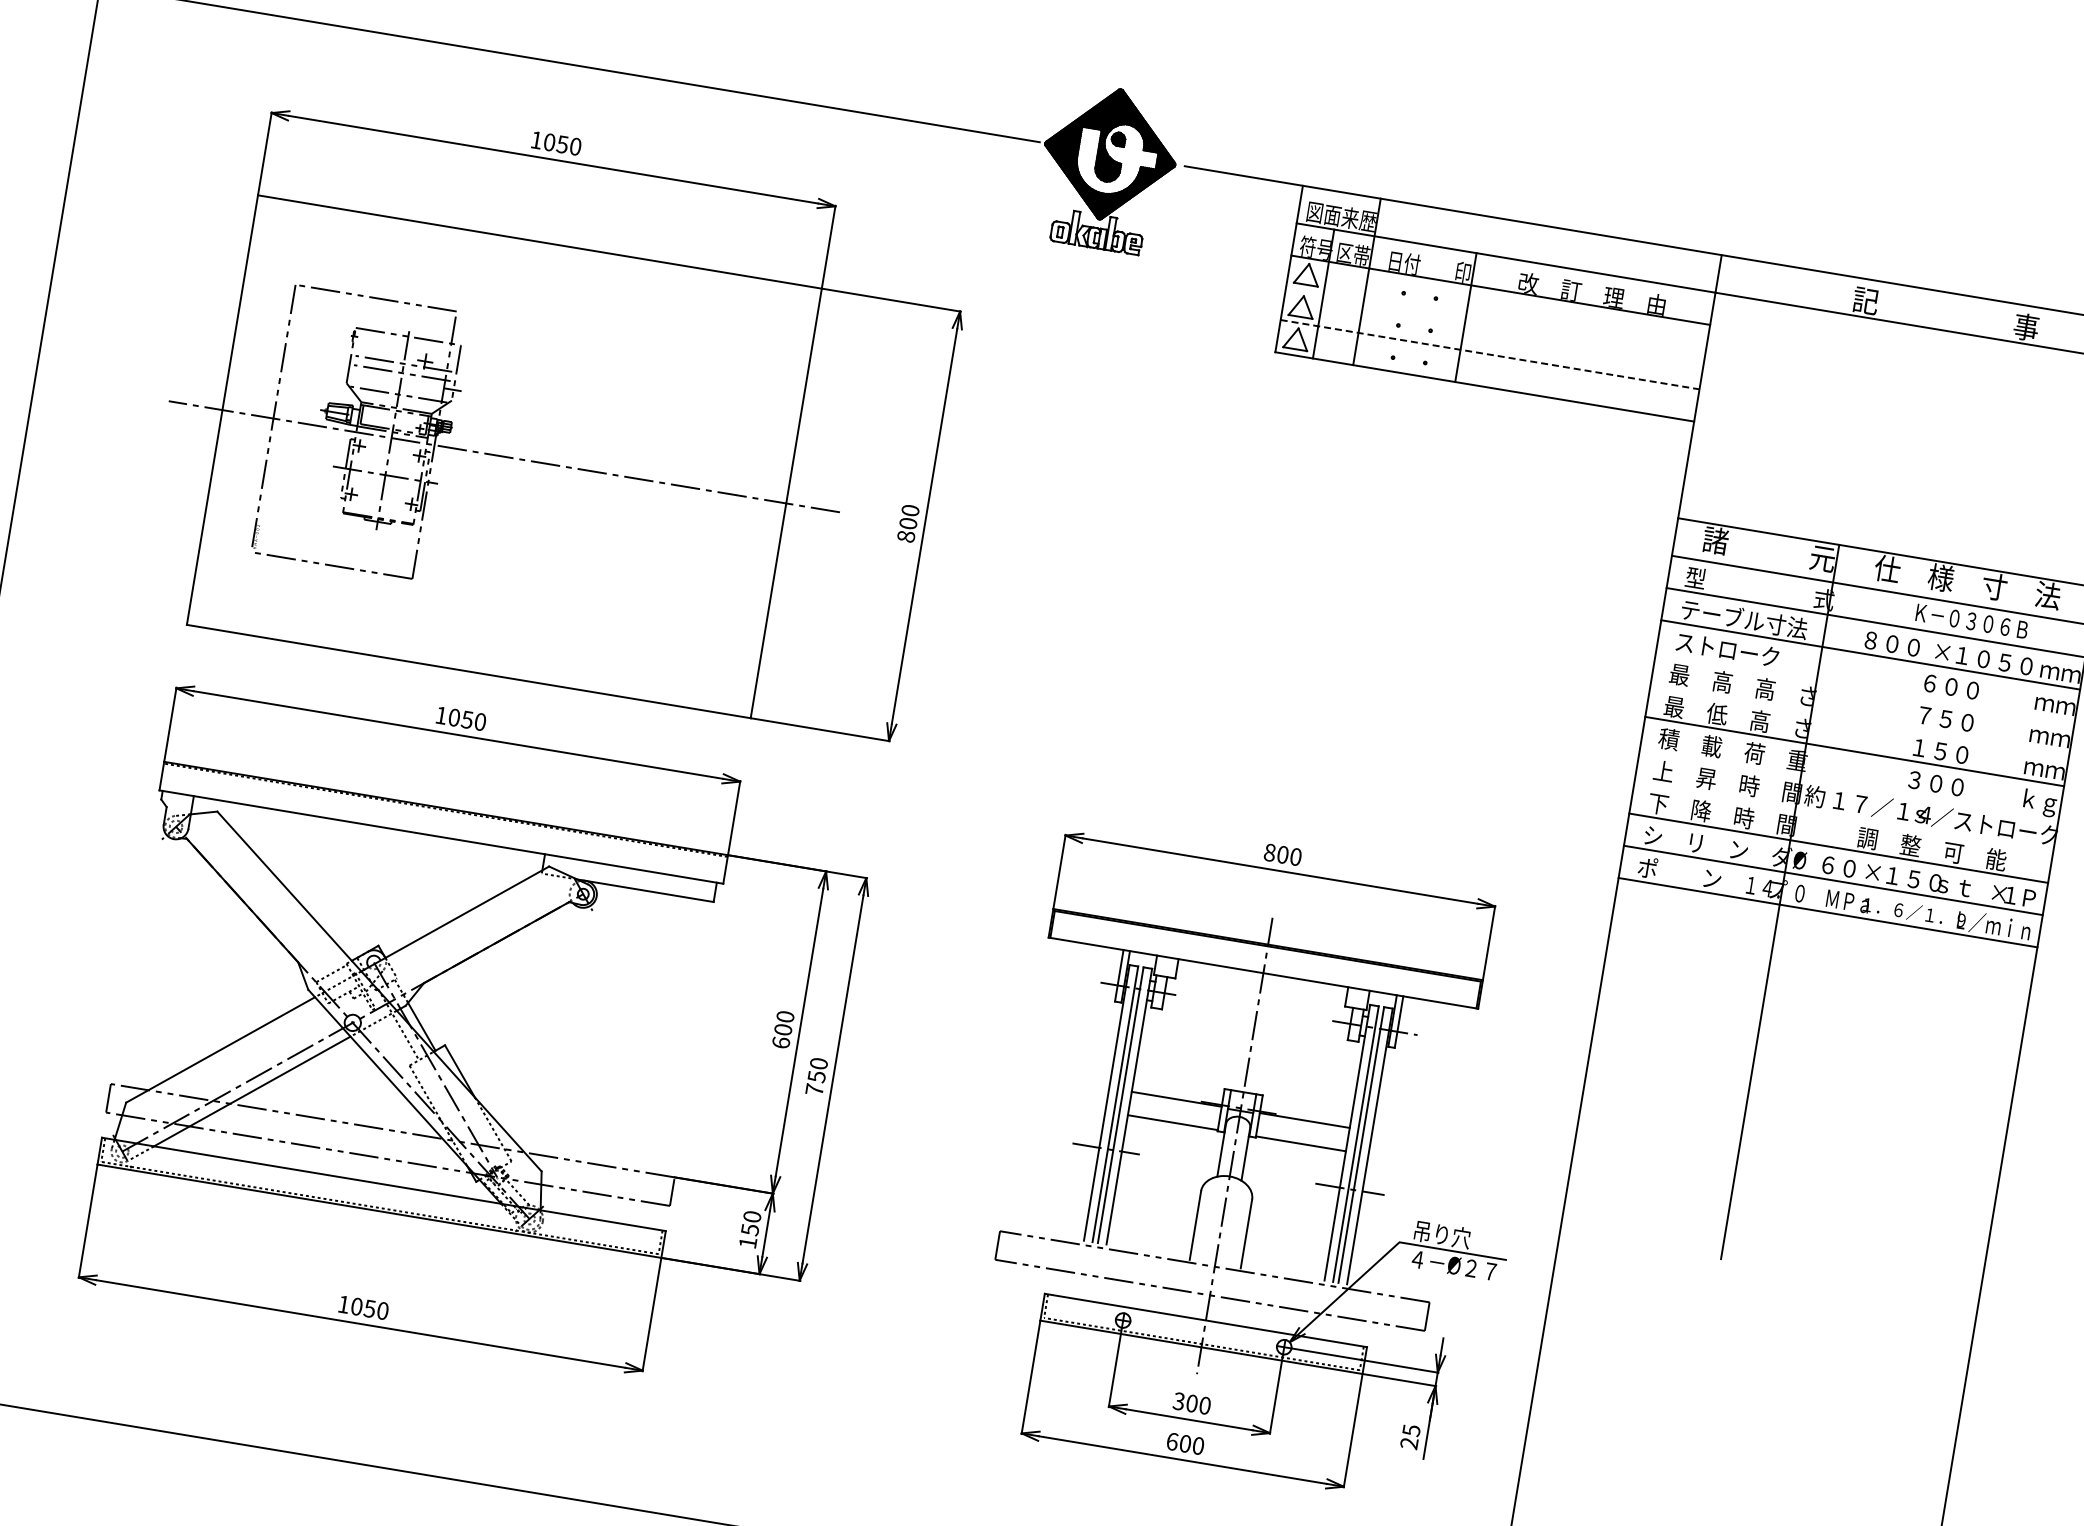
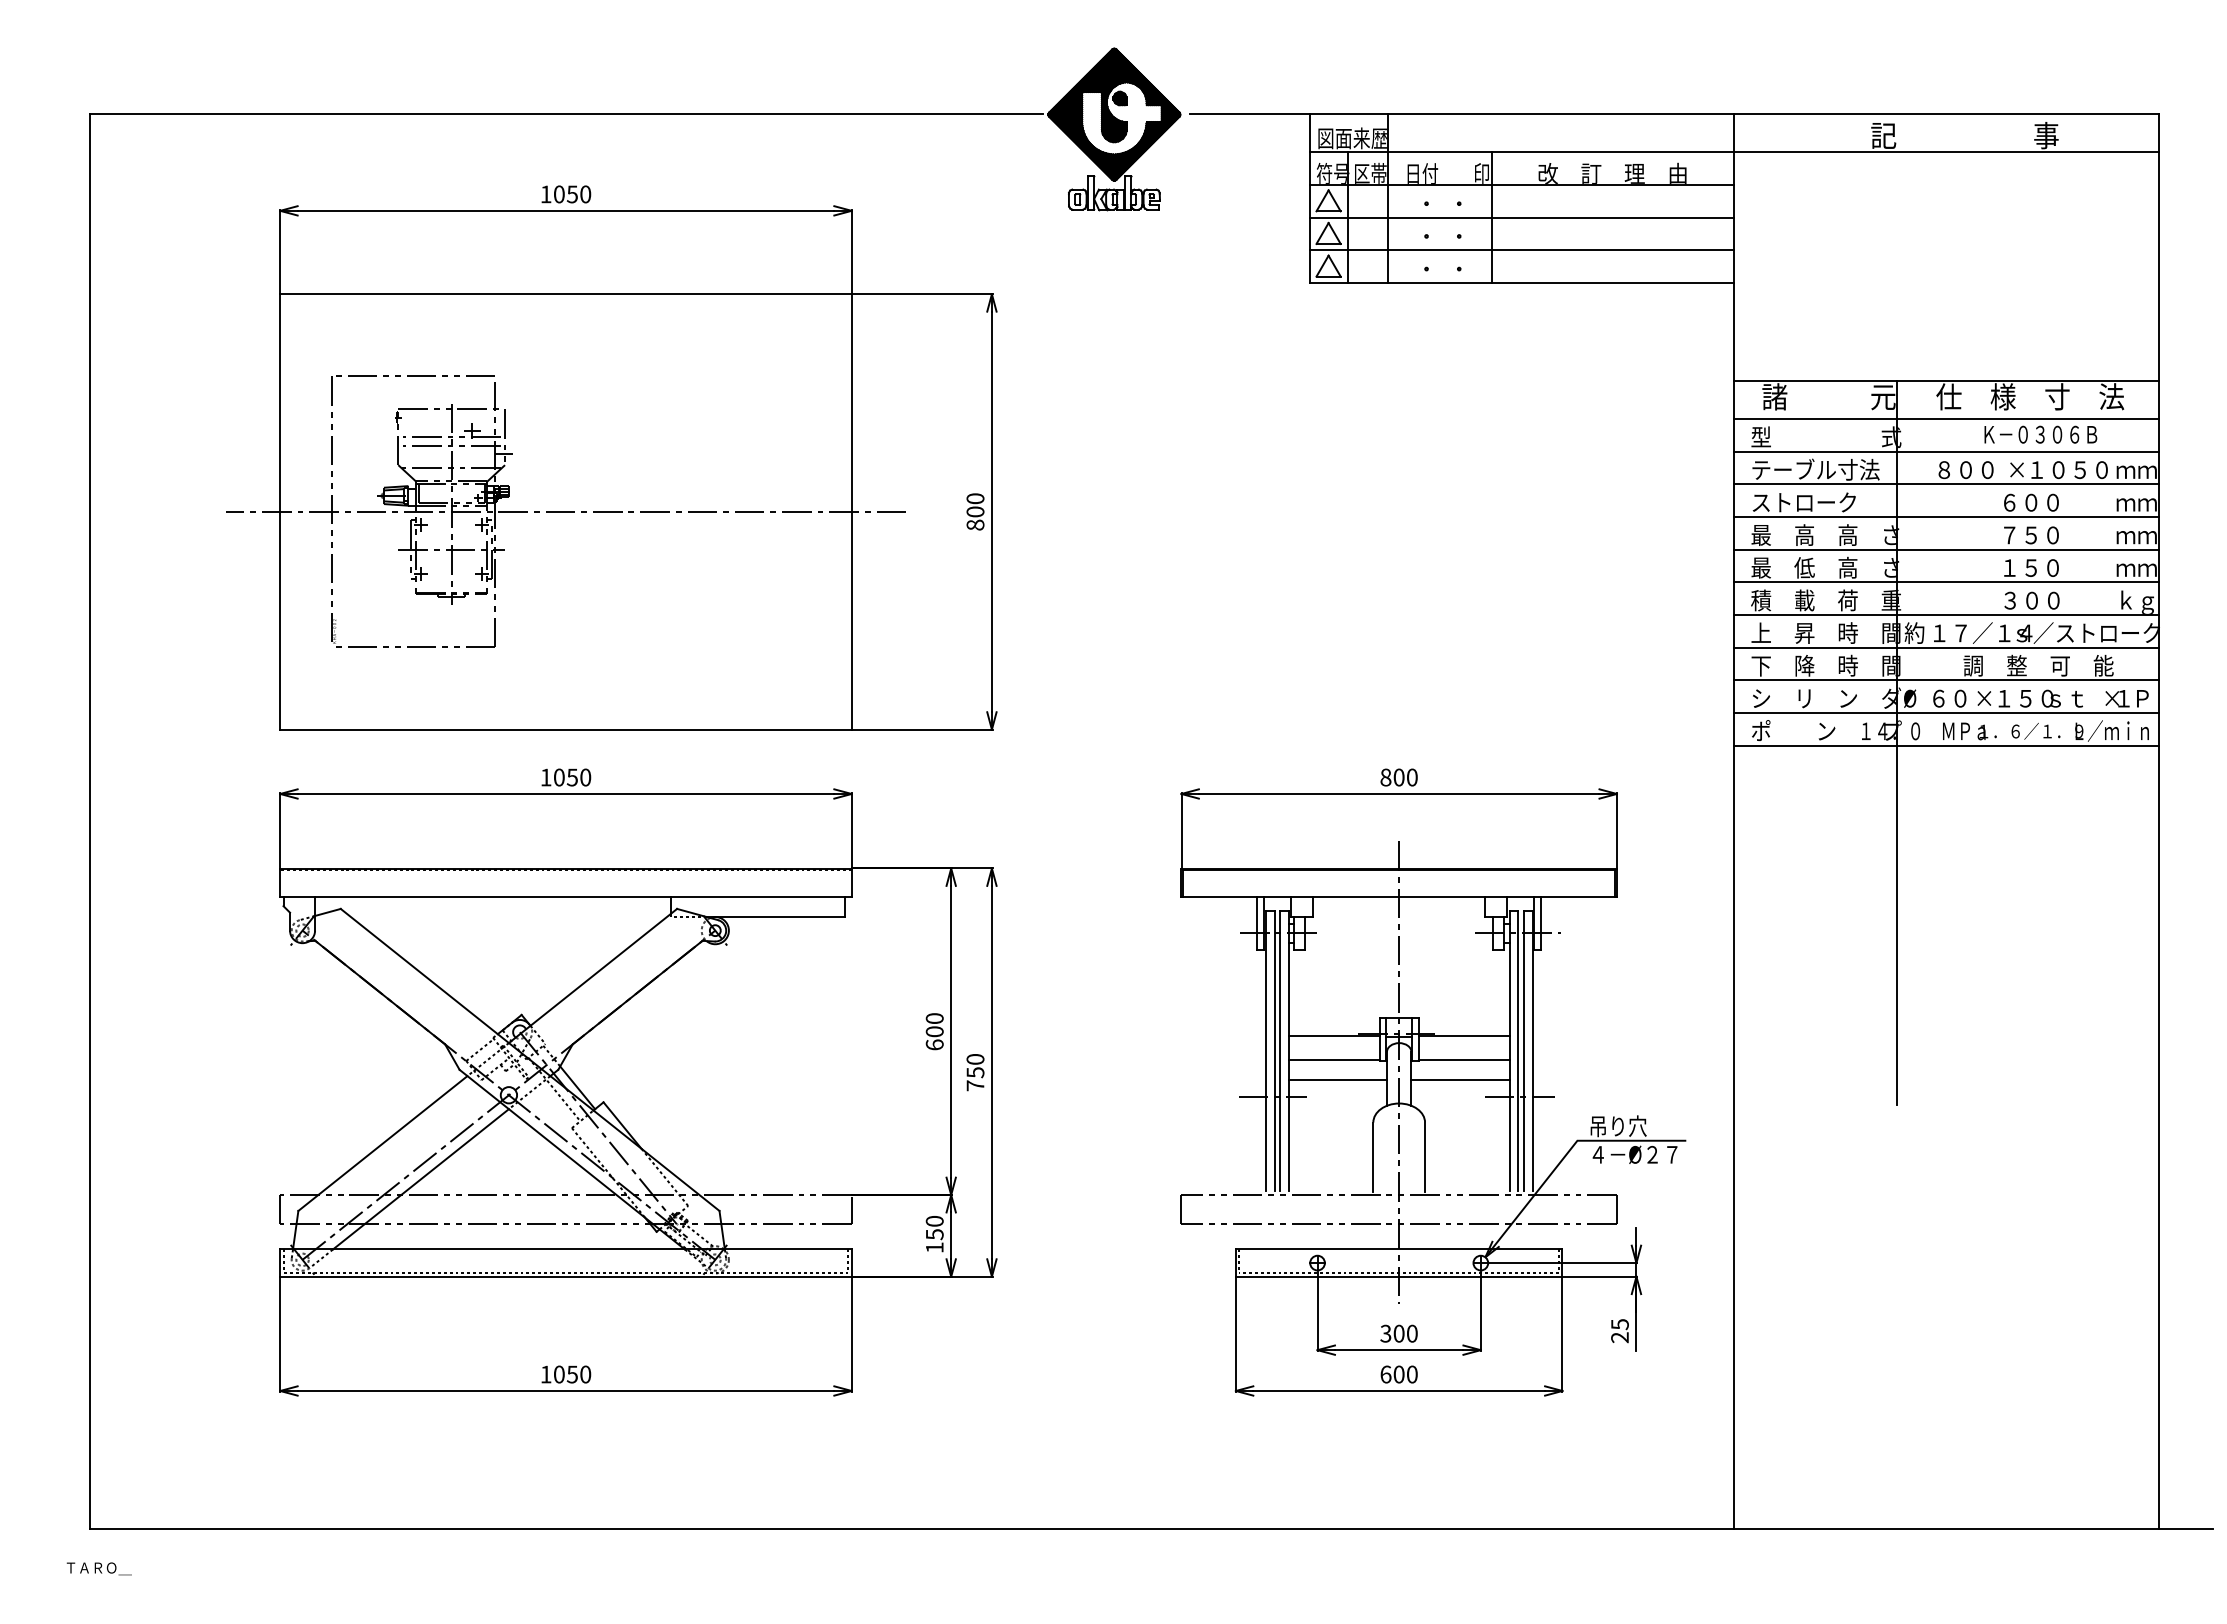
line: (1495, 322) -> (1521, 217), added
line: (1490, 355) -> (1522, 250), dashed -> solid
line: (1865, 686) -> (1946, 516), added
line: (1860, 719) -> (1946, 549), added
line: (1849, 783) -> (1946, 614), added
line: (1844, 815) -> (1946, 647), added
line: (1172, 1142) -> (1337, 1079), added
line: (1294, 1162) -> (1460, 1079), added

